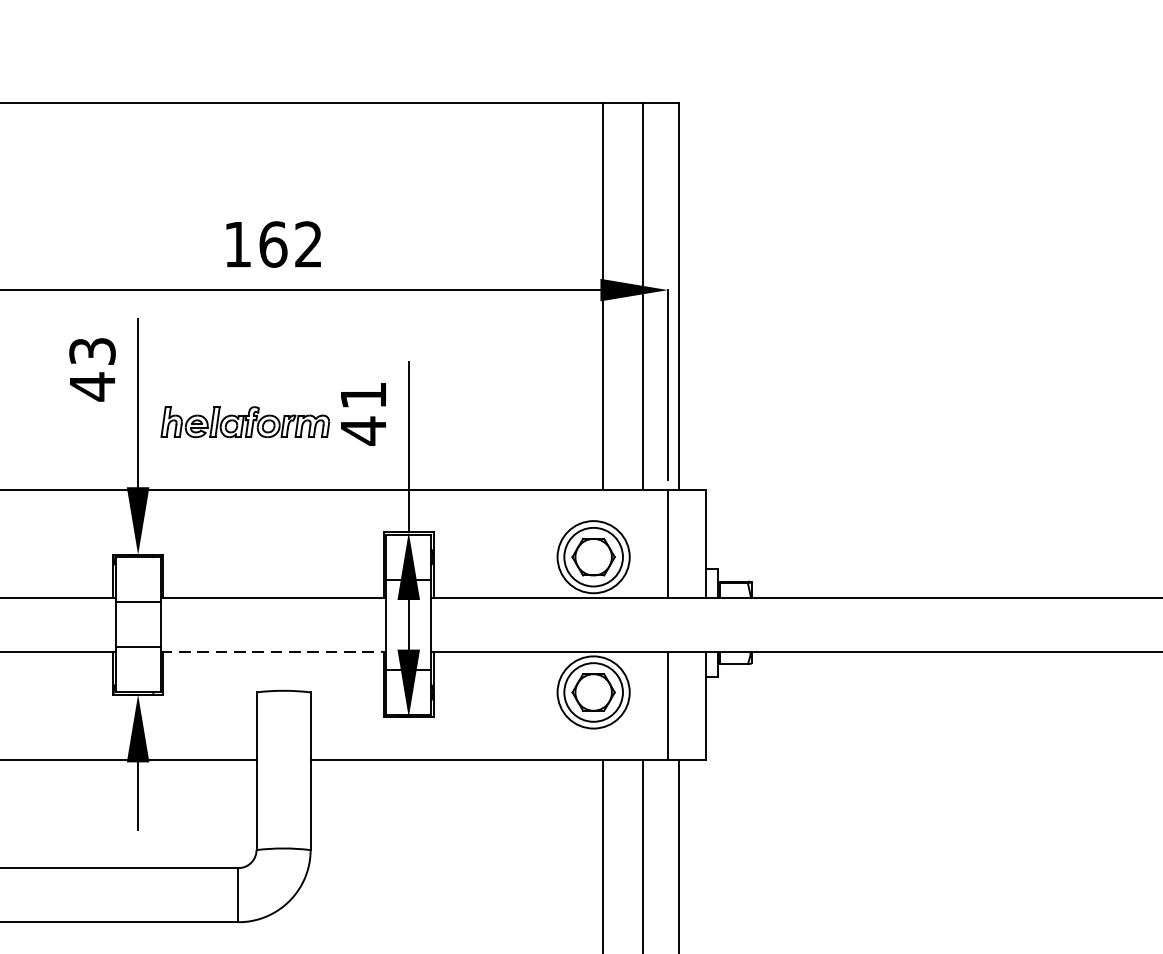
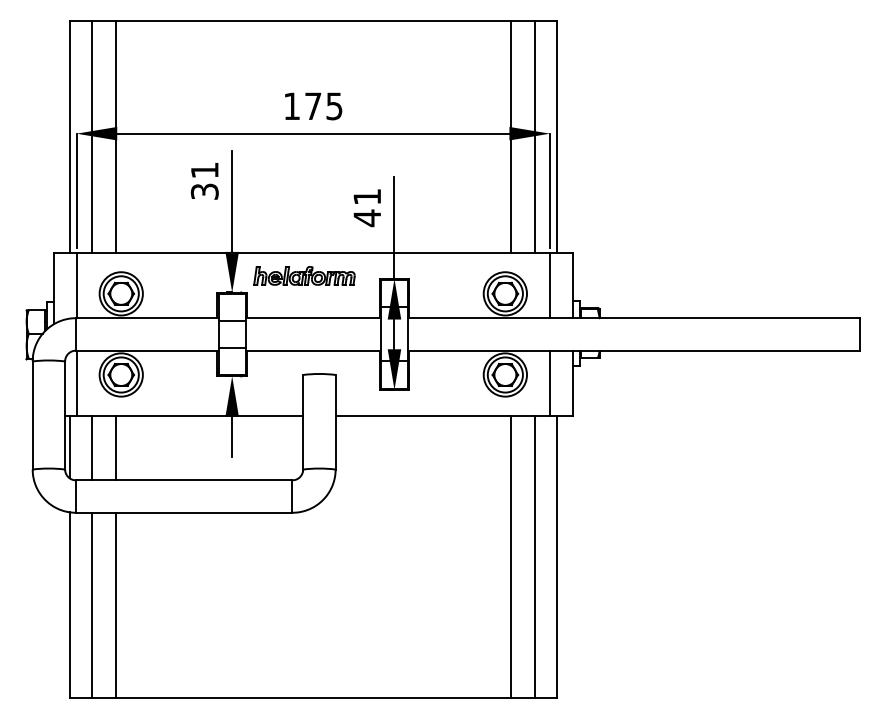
text: (290, 244) -> (323, 106), 162 -> 175
text: (91, 369) -> (204, 181), 43 -> 31
part: (245, 421) -> (304, 275), moved
line: (273, 651) -> (313, 350), dashed -> solid

